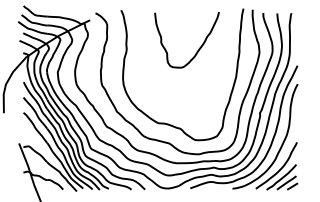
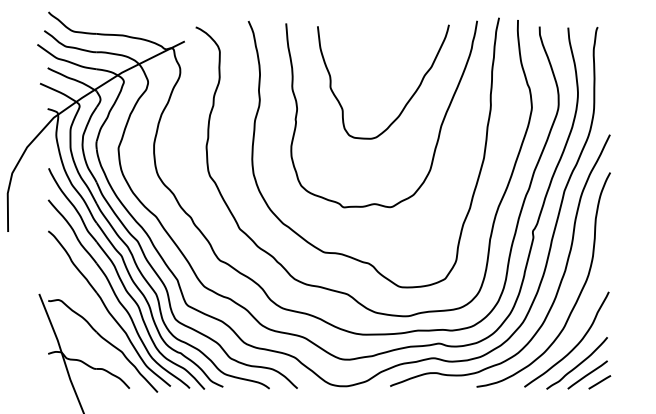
curve: (213, 63) -> (437, 130), added

